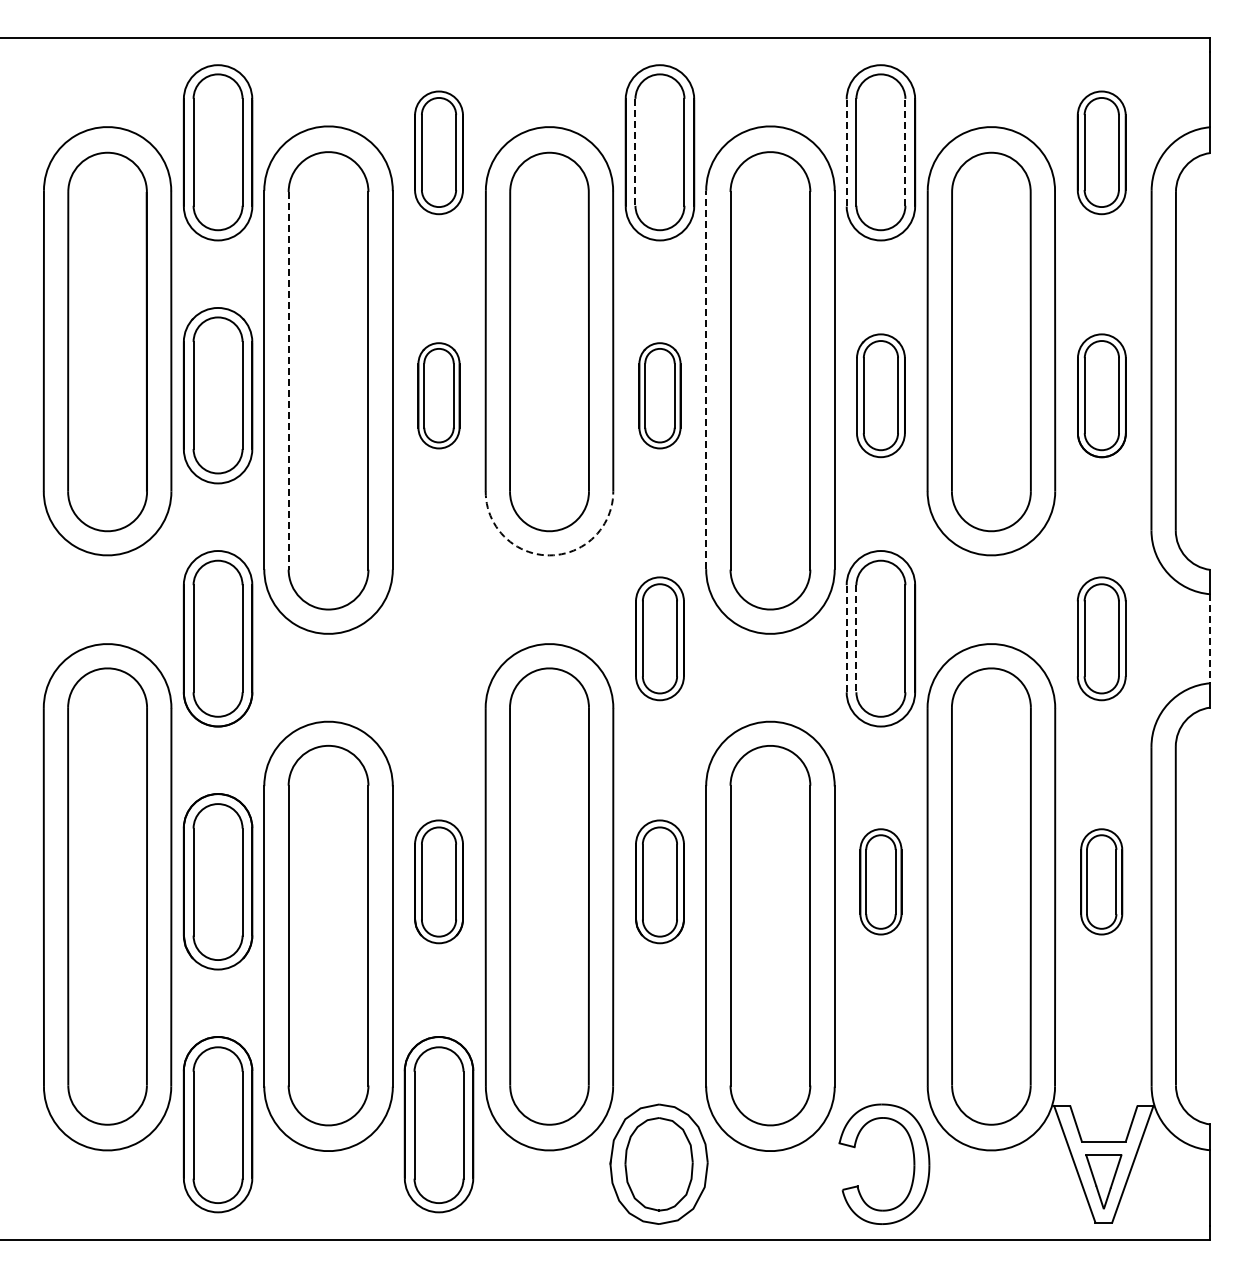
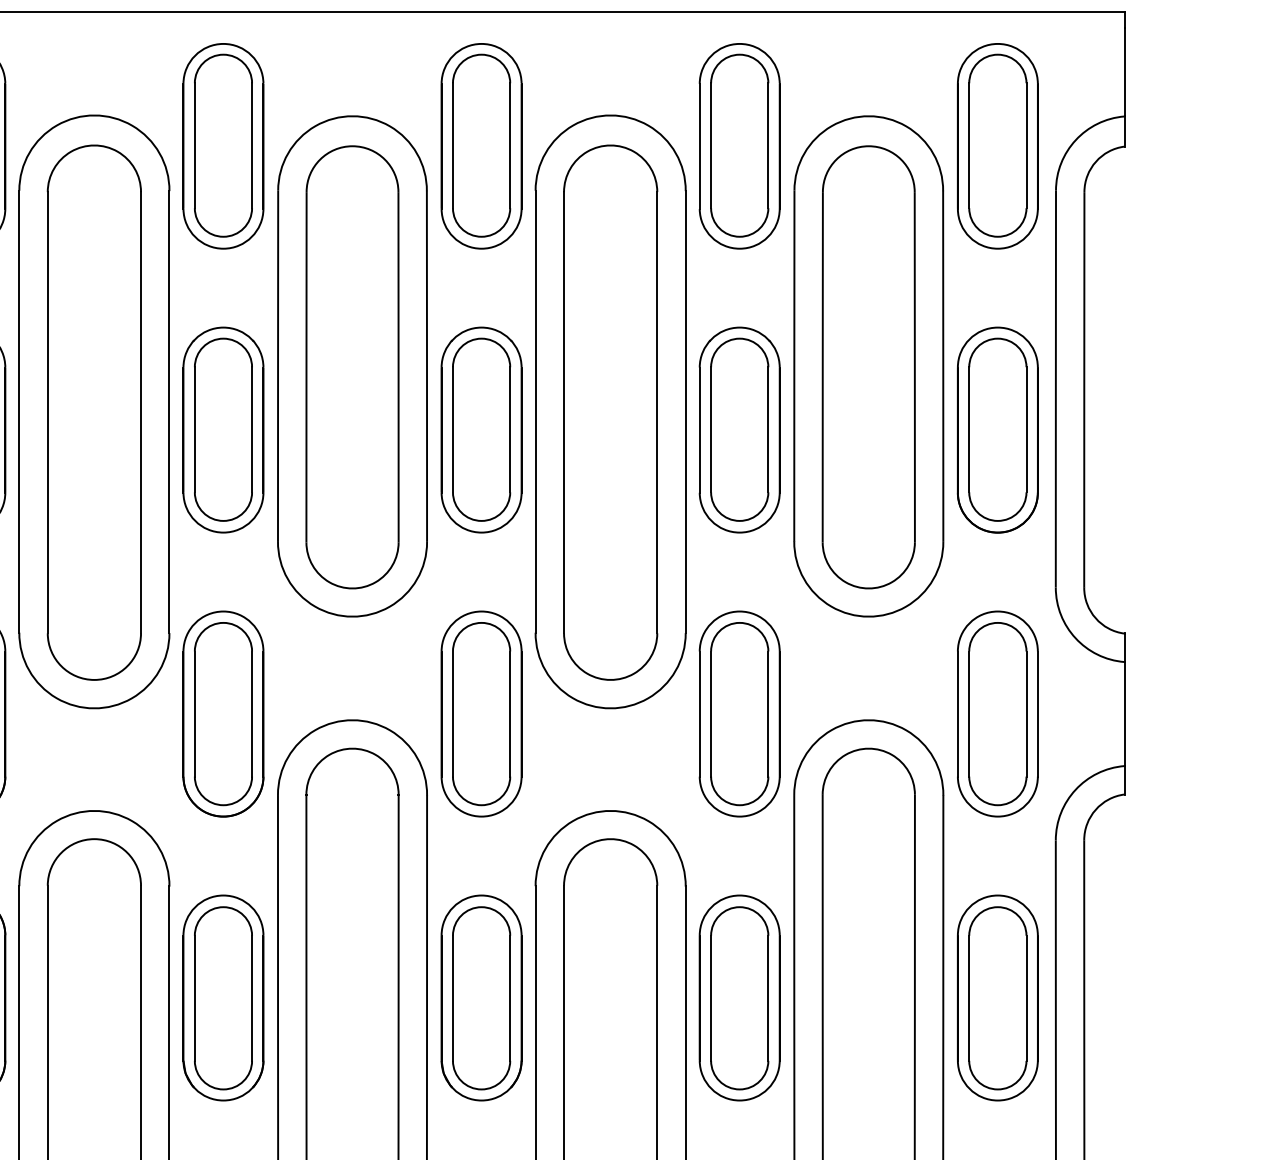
line: (905, 151) -> (768, 144), dashed -> solid
part: (438, 152) -> (222, 145), size x1.43
line: (635, 152) -> (453, 145), dashed -> solid
line: (846, 152) -> (699, 145), dashed -> solid
part: (1101, 152) -> (997, 145), size x1.43
line: (706, 379) -> (535, 411), dashed -> solid
line: (288, 380) -> (47, 412), dashed -> solid
part: (438, 395) -> (222, 429), size x1.67
part: (659, 395) -> (481, 429), size x1.67
part: (880, 395) -> (739, 429), size x1.43
part: (1101, 395) -> (997, 429), size x1.43
arc: (549, 555) -> (352, 616), dashed -> solid
part: (438, 638) -> (222, 713), added
part: (659, 638) -> (481, 713), size x1.43
line: (846, 638) -> (699, 713), dashed -> solid
line: (856, 638) -> (711, 713), dashed -> solid
part: (1101, 638) -> (997, 713), size x1.43
line: (1210, 638) -> (1124, 713), dashed -> solid
part: (438, 881) -> (222, 997), size x1.43
part: (659, 881) -> (481, 997), size x1.43
part: (880, 881) -> (739, 997), size x1.67
part: (1101, 881) -> (997, 997), size x1.67

